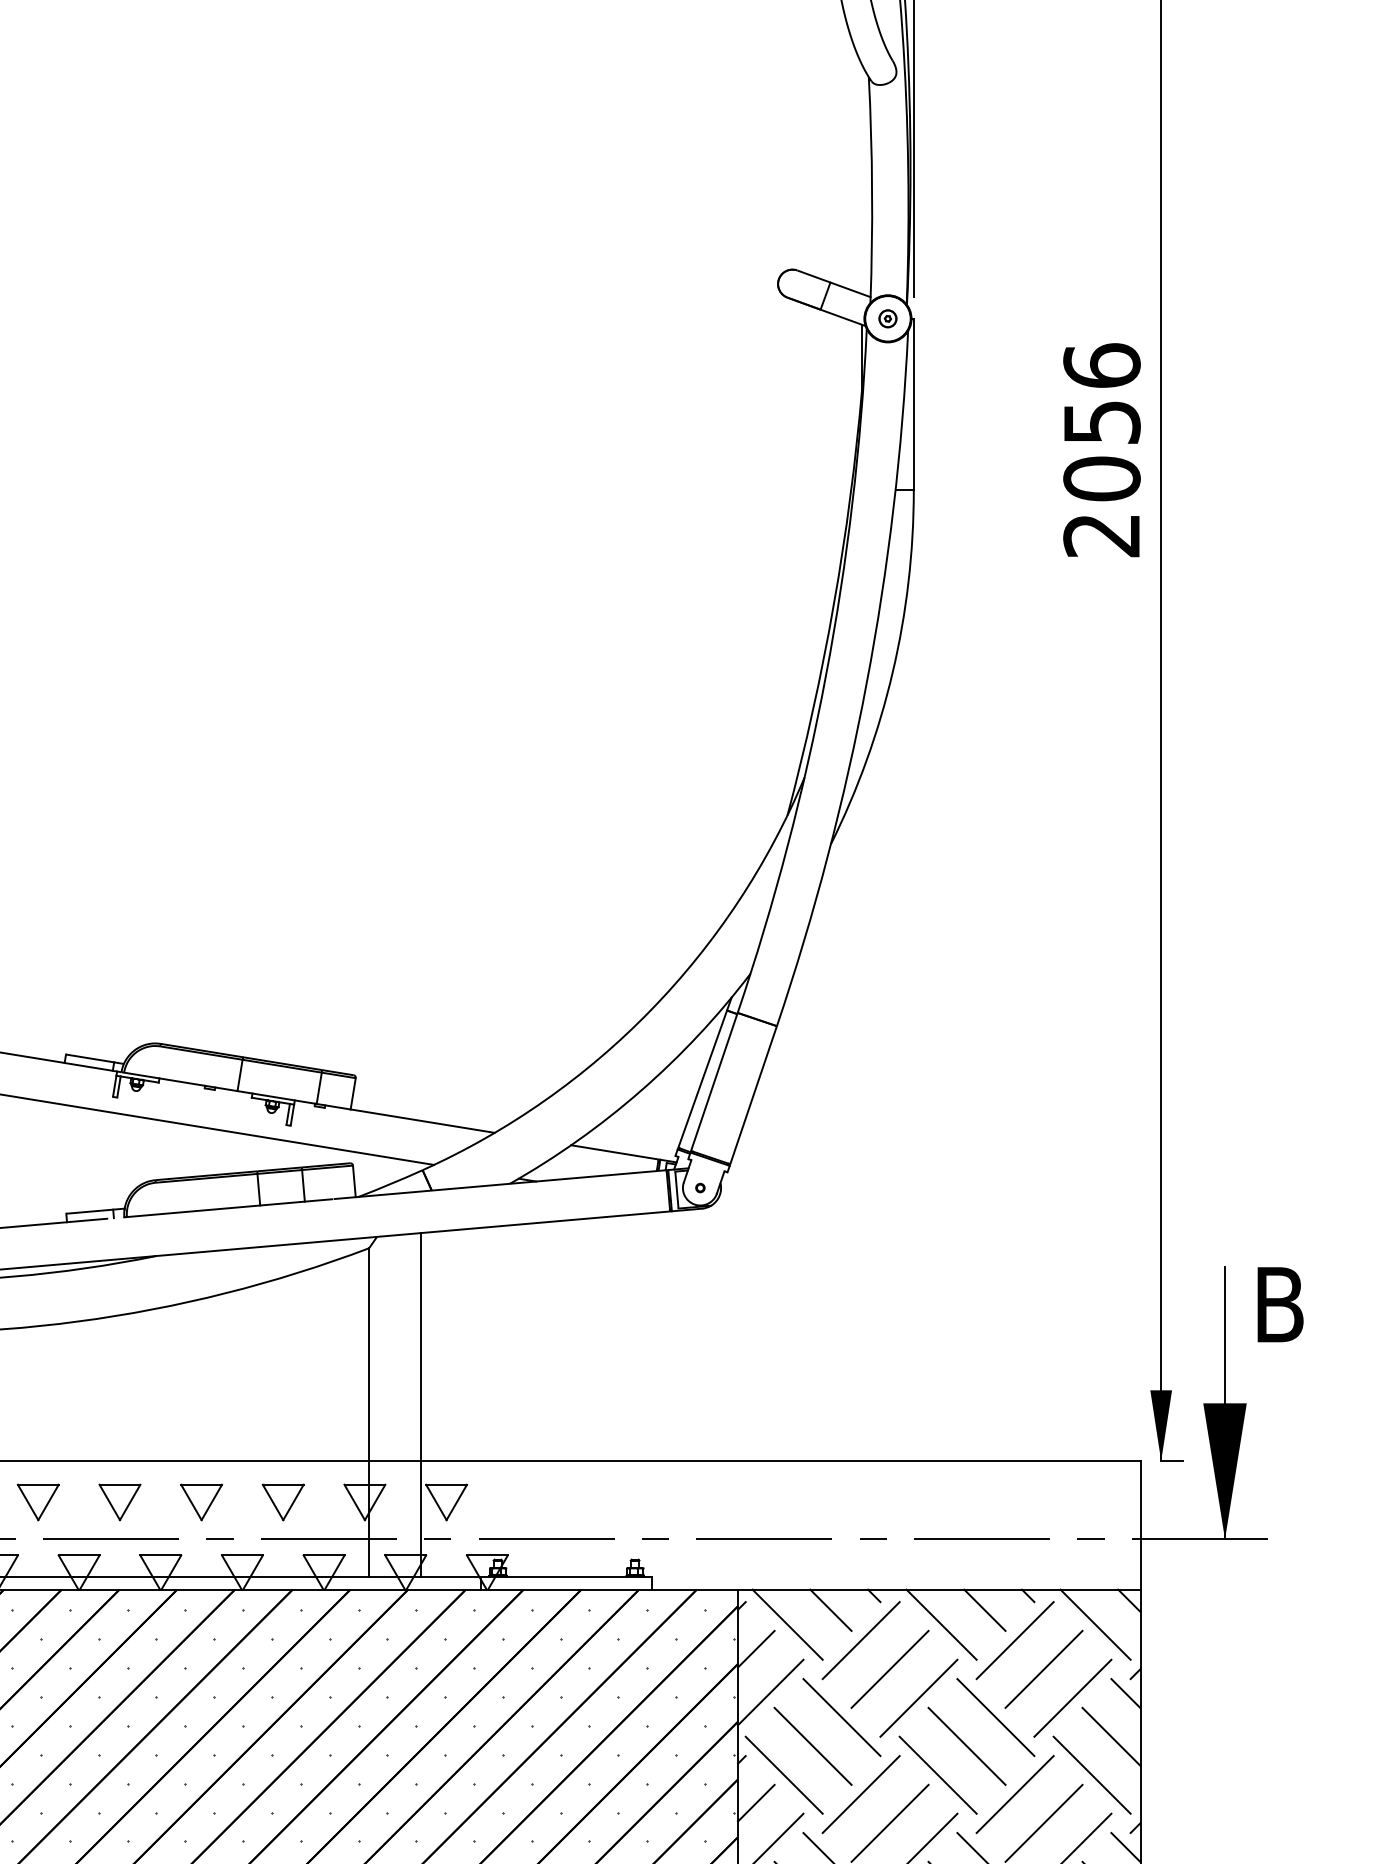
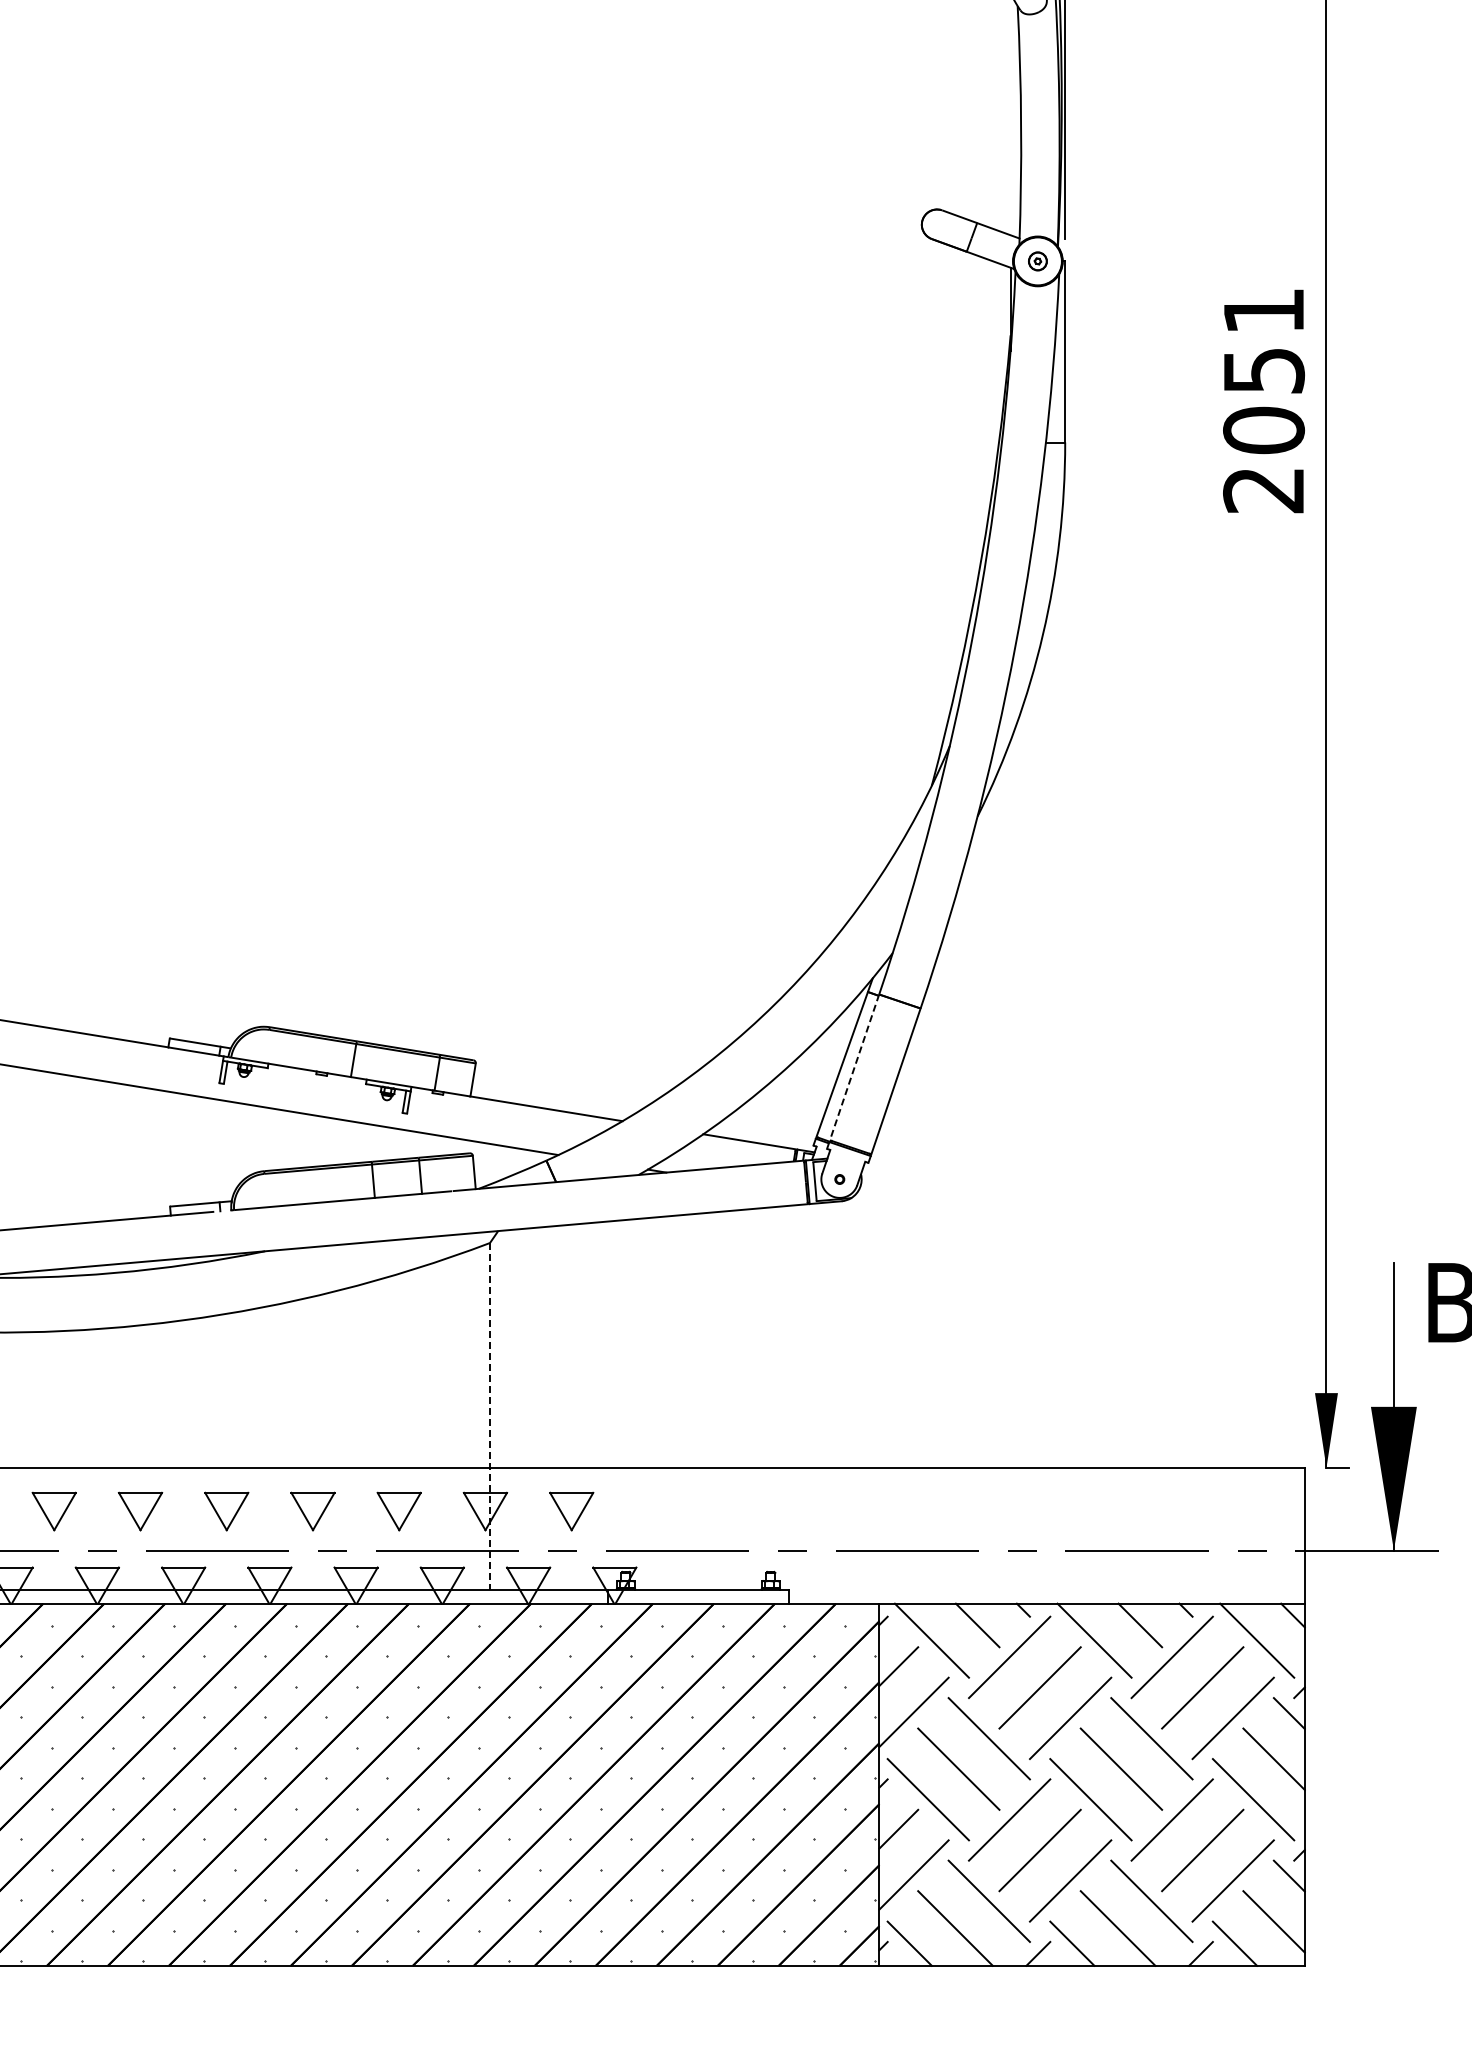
text: (1102, 365) -> (1264, 310), 2056 -> 2051
line: (714, 1082) -> (854, 1067), solid -> dashed
line: (420, 1404) -> (544, 1408), removed
line: (369, 1412) -> (490, 1416), solid -> dashed

